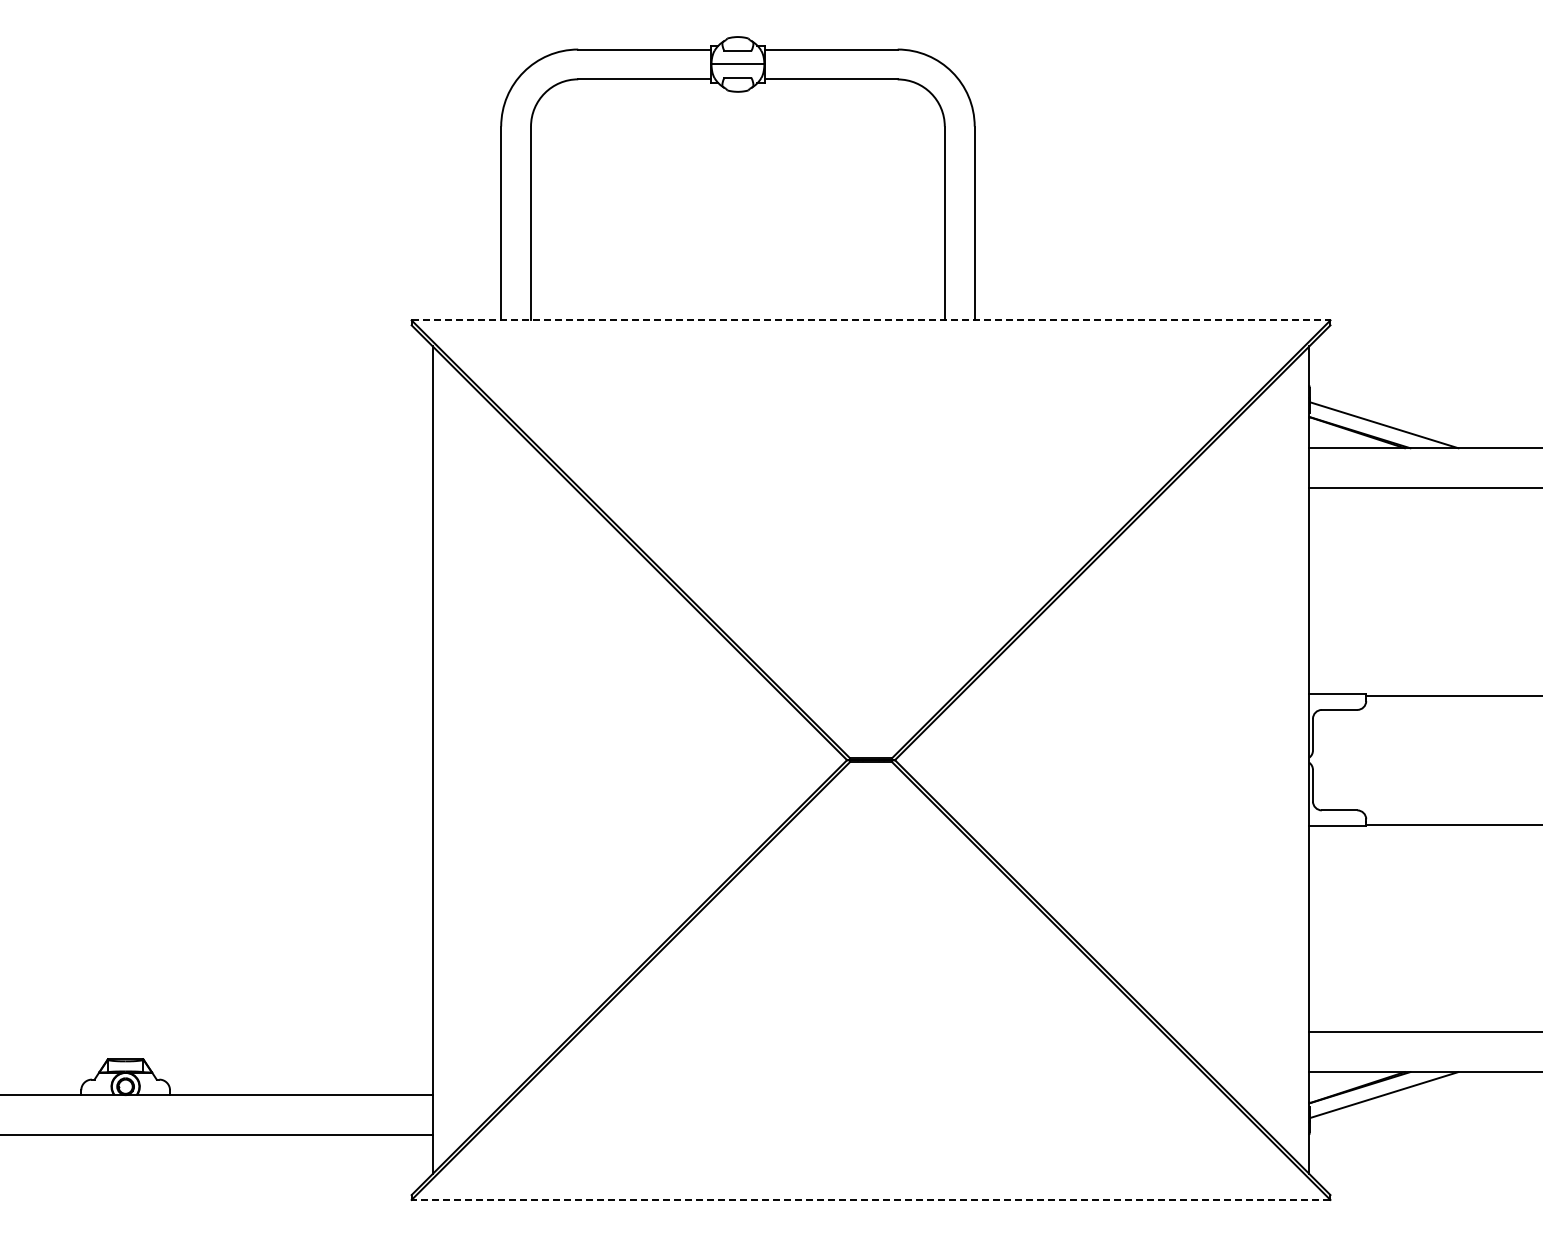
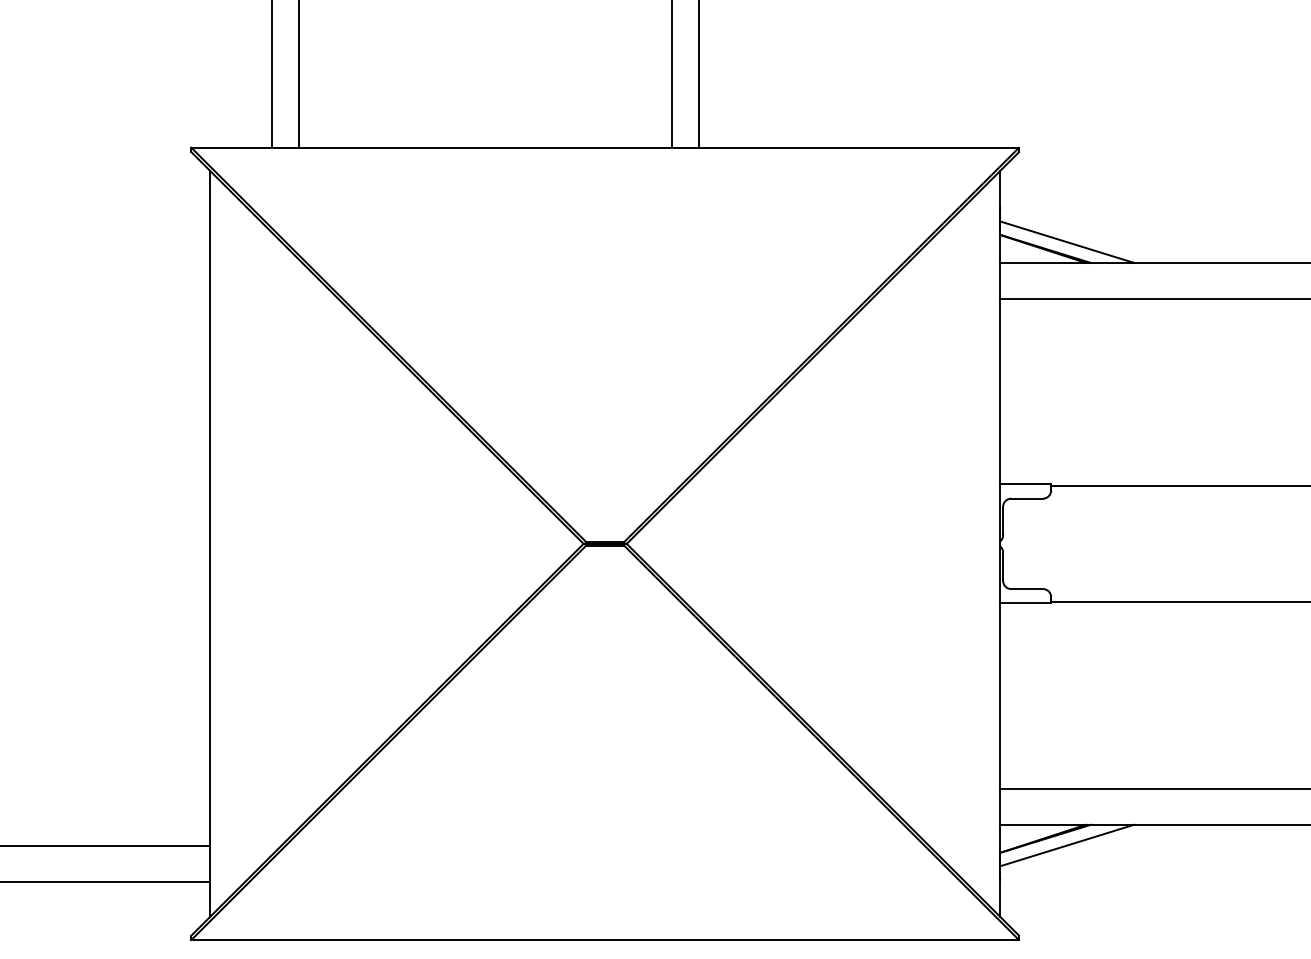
line: (871, 320) -> (605, 147), dashed -> solid
line: (870, 1199) -> (604, 939), dashed -> solid

